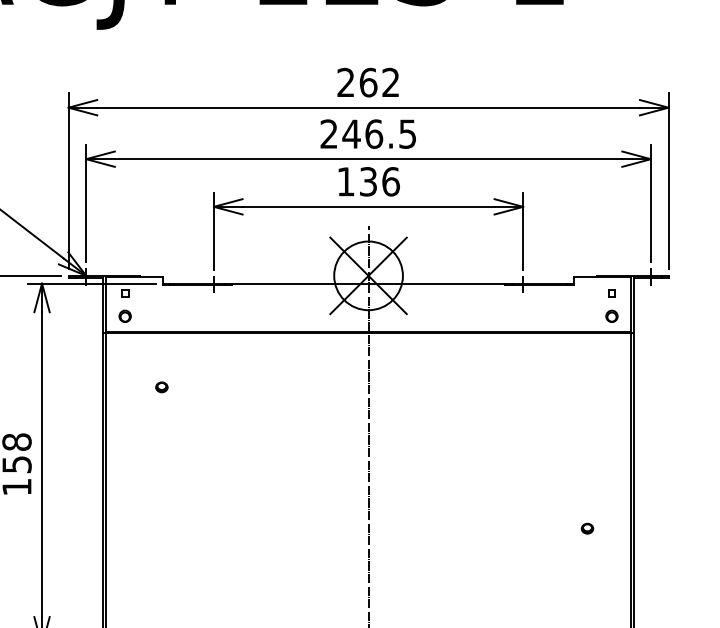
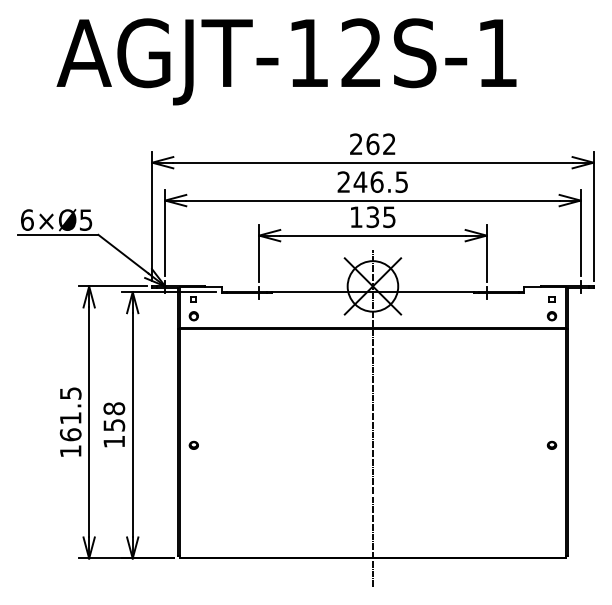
text: (391, 182) -> (389, 217), 136 -> 135
part: (161, 386) -> (193, 444), moved
part: (586, 527) -> (551, 444), moved

